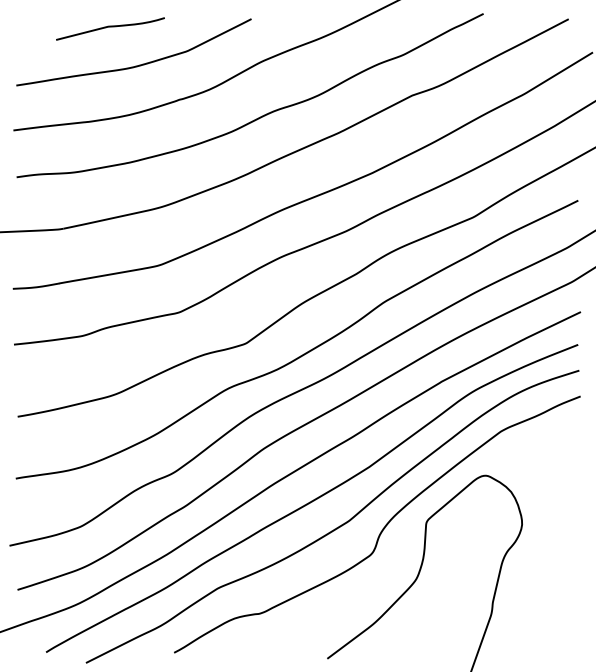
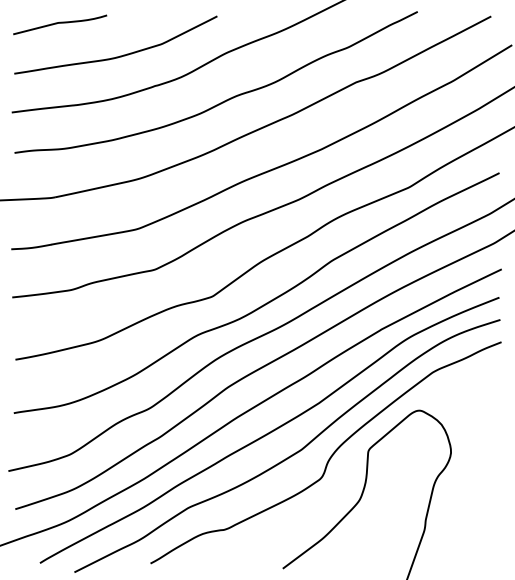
curve: (110, 27) -> (60, 23), moved

